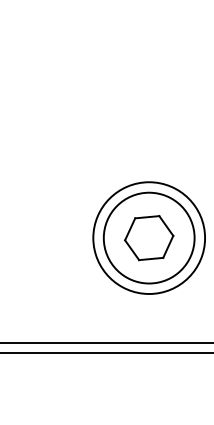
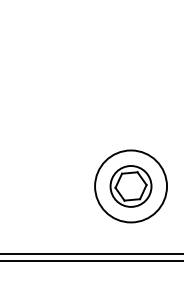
circle: (148, 238) -> (130, 186), size x0.7

